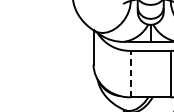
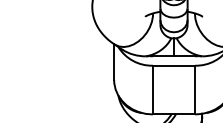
line: (130, 73) -> (152, 89), dashed -> solid

